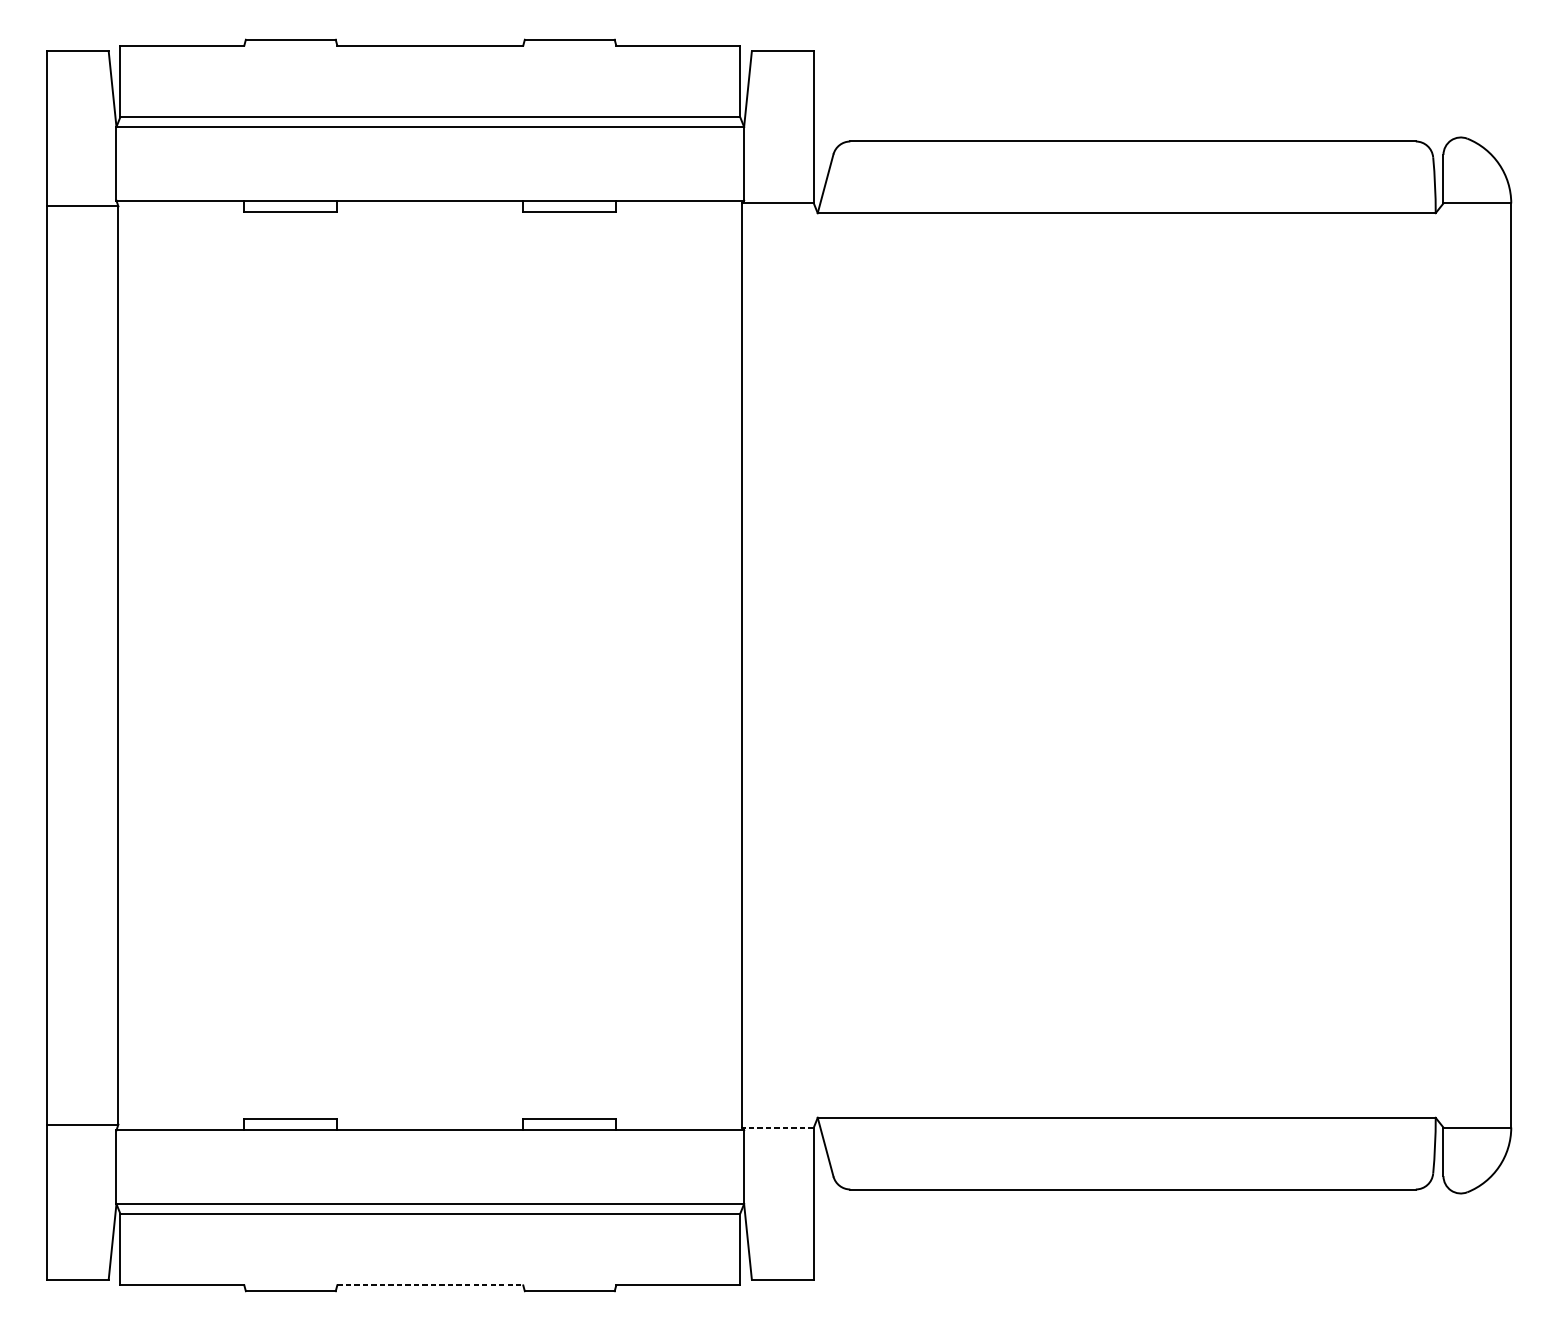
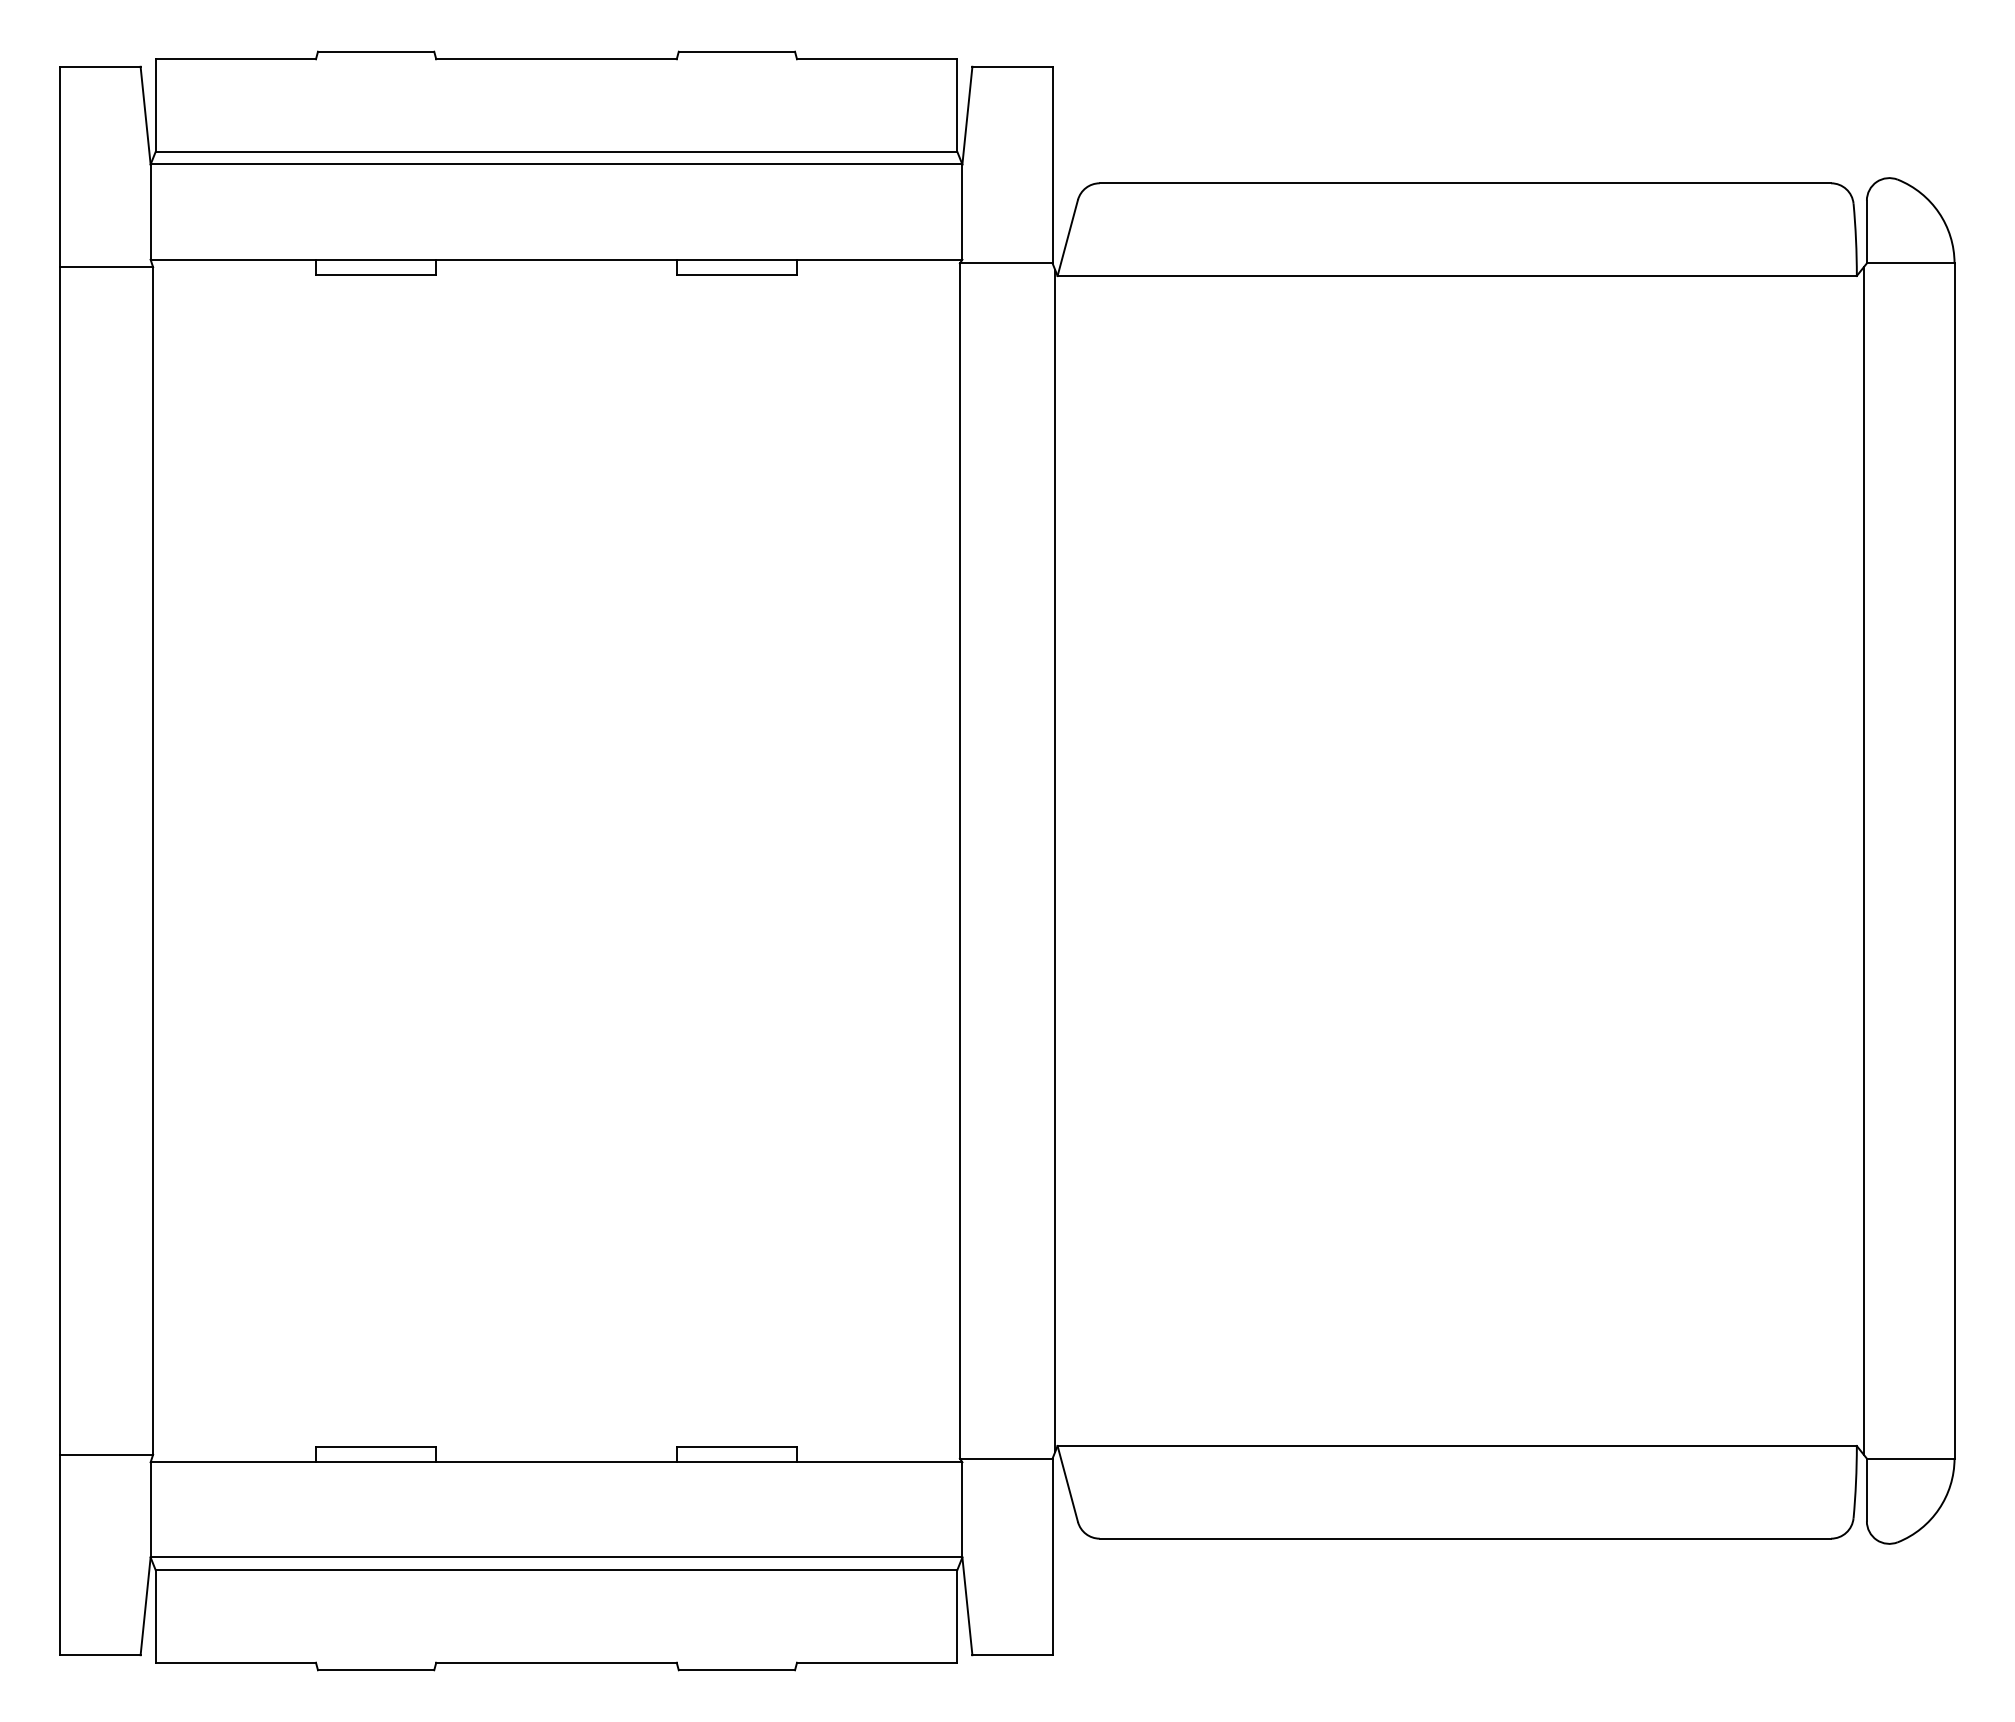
line: (816, 665) -> (1055, 860), added
line: (1441, 665) -> (1864, 860), added
line: (777, 1127) -> (1005, 1458), dashed -> solid
line: (431, 1285) -> (557, 1662), dashed -> solid

